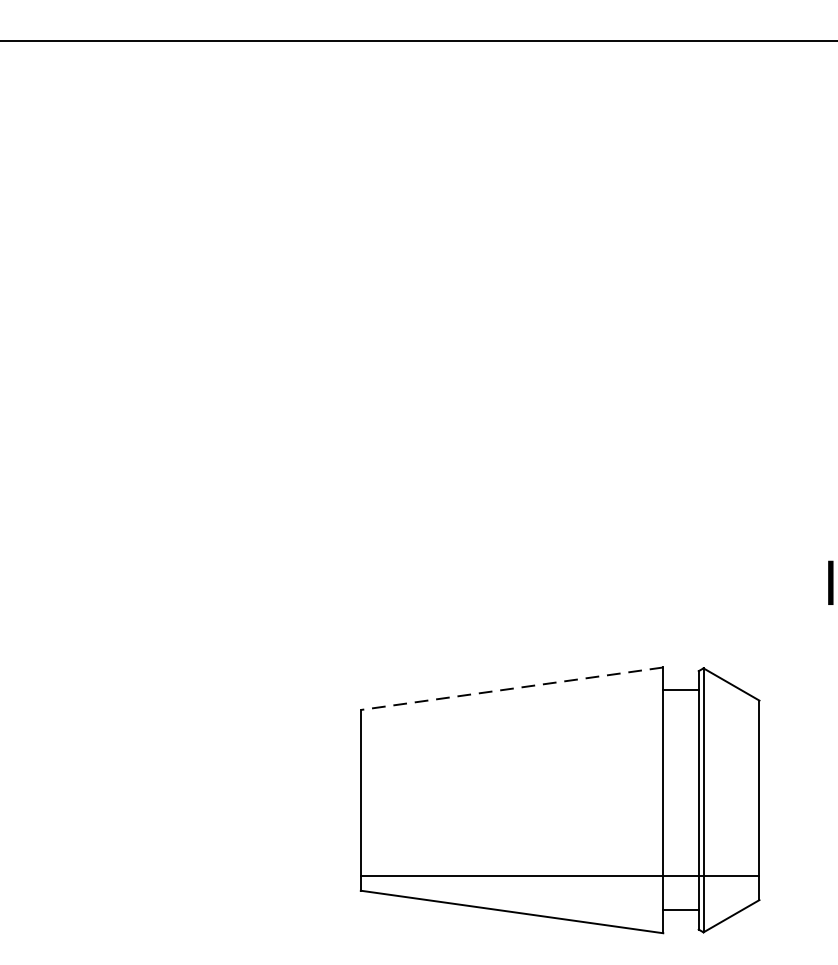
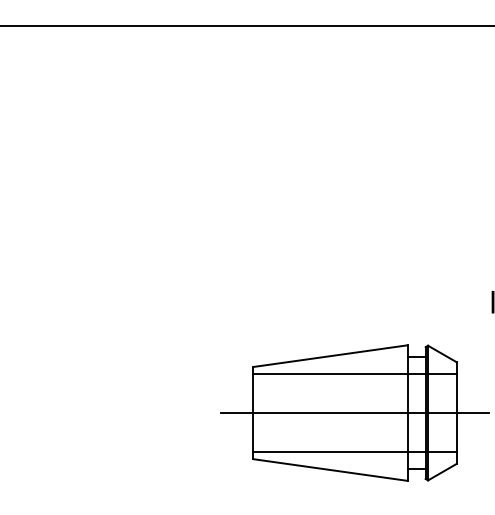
line: (512, 689) -> (330, 356), dashed -> solid
line: (559, 724) -> (354, 374), added
line: (559, 801) -> (354, 413), added

